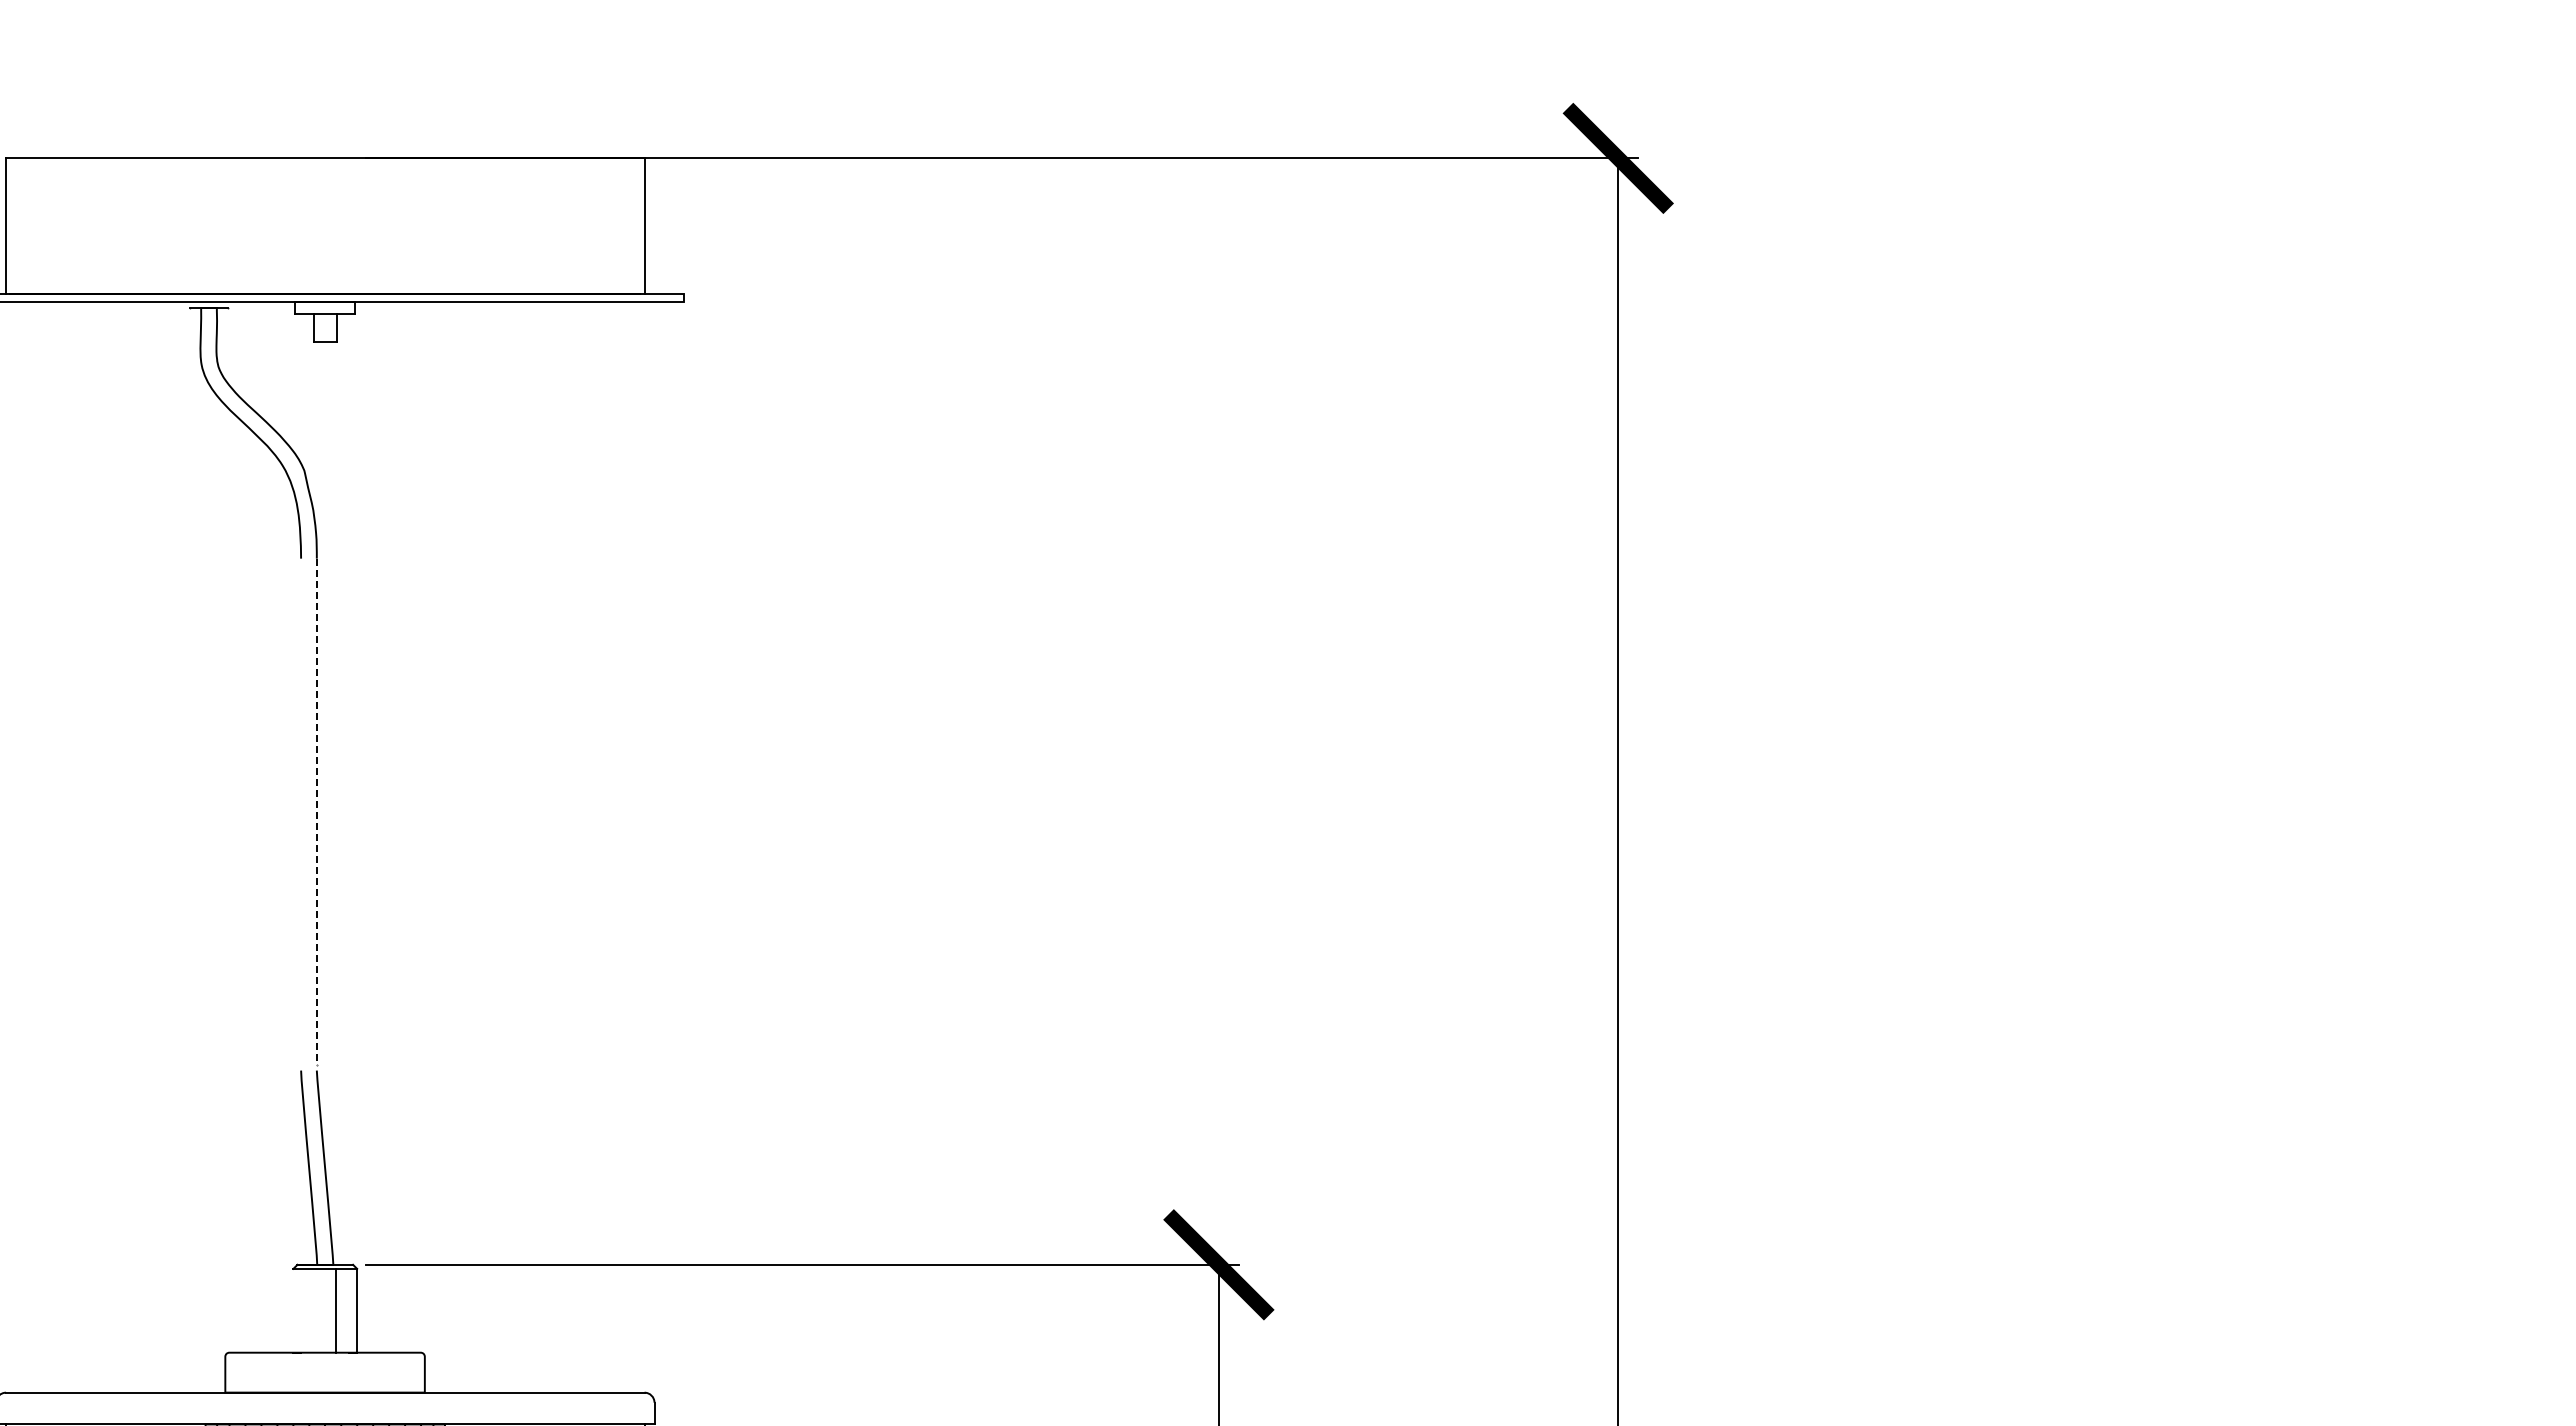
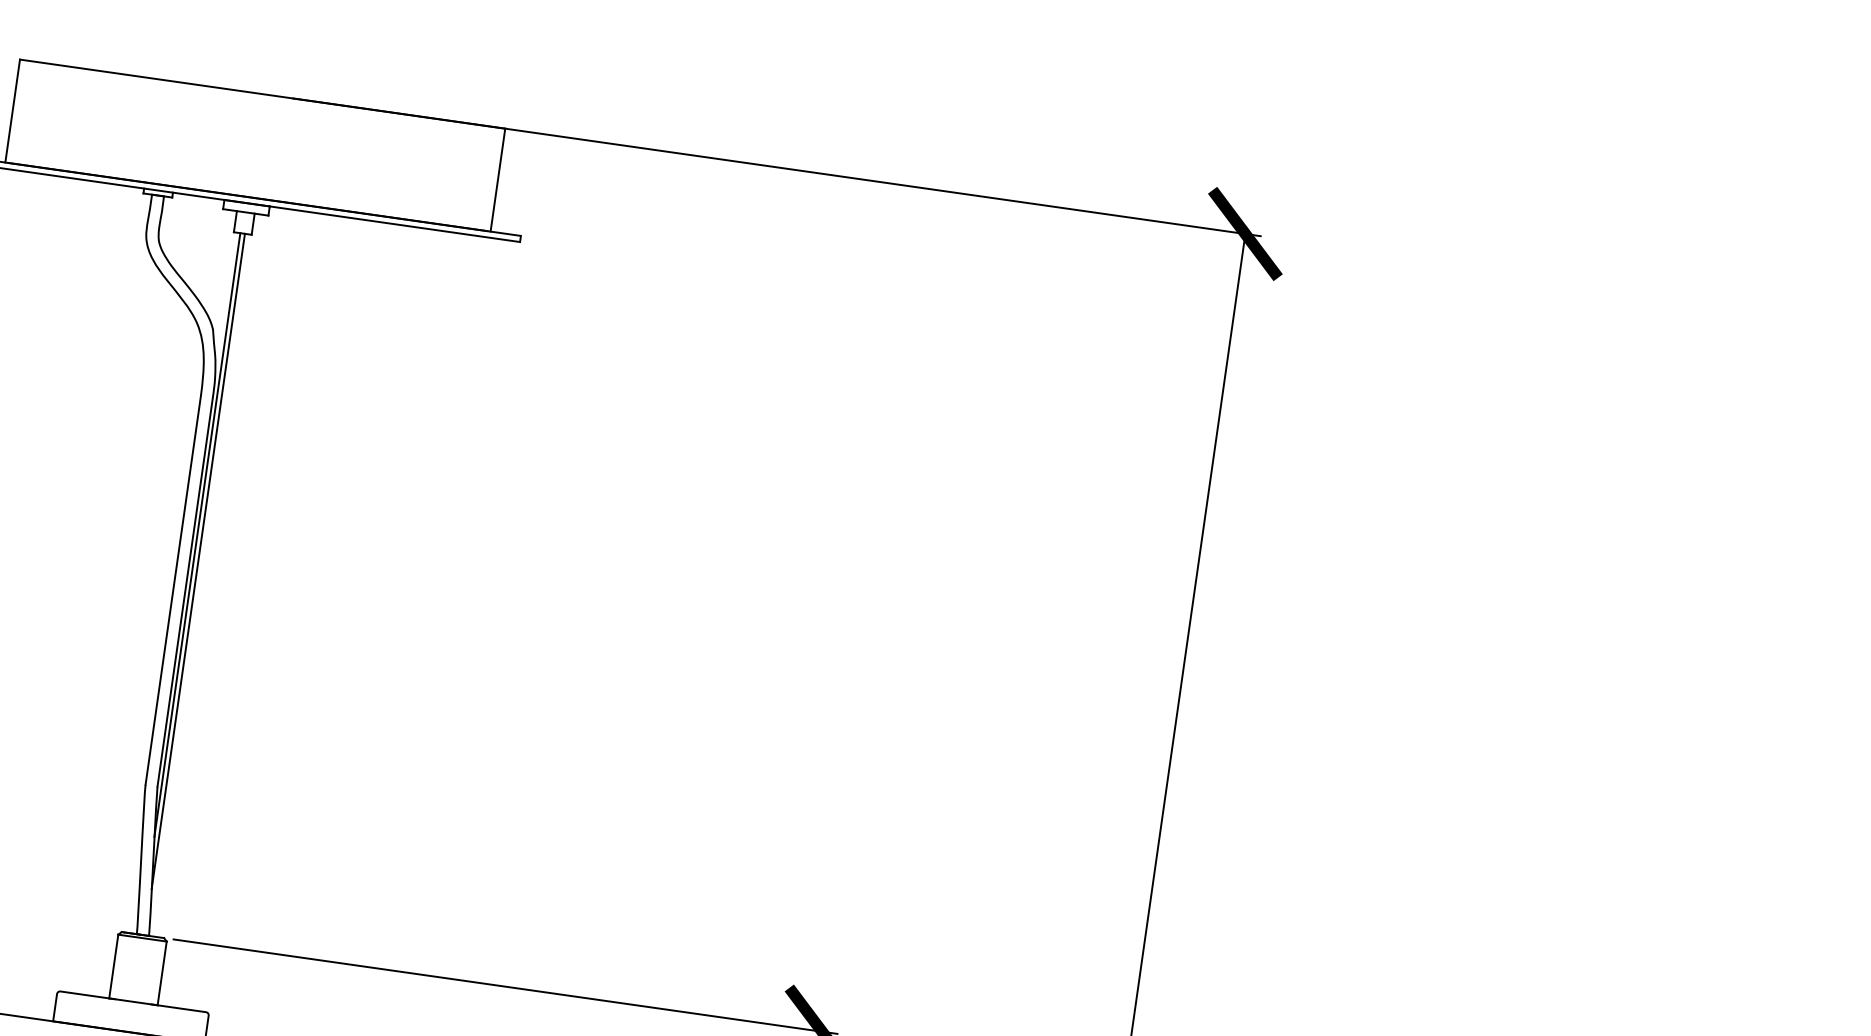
line: (322, 738) -> (197, 534), added
line: (328, 772) -> (198, 561), added
line: (301, 814) -> (173, 590), added
line: (316, 814) -> (184, 591), dashed -> solid
line: (336, 1310) -> (113, 966), moved

